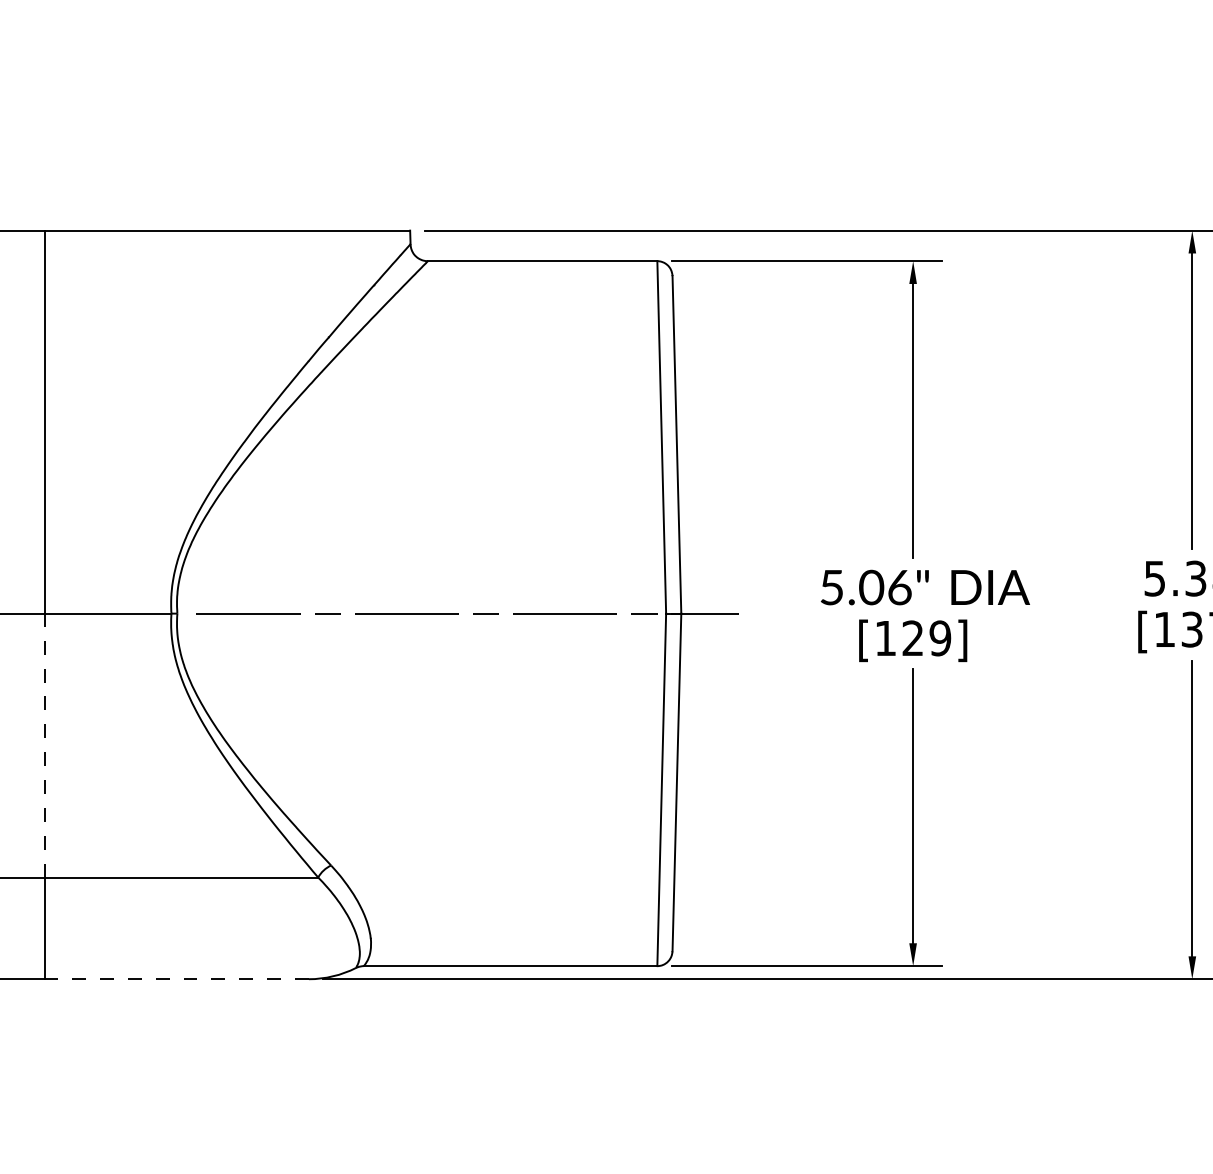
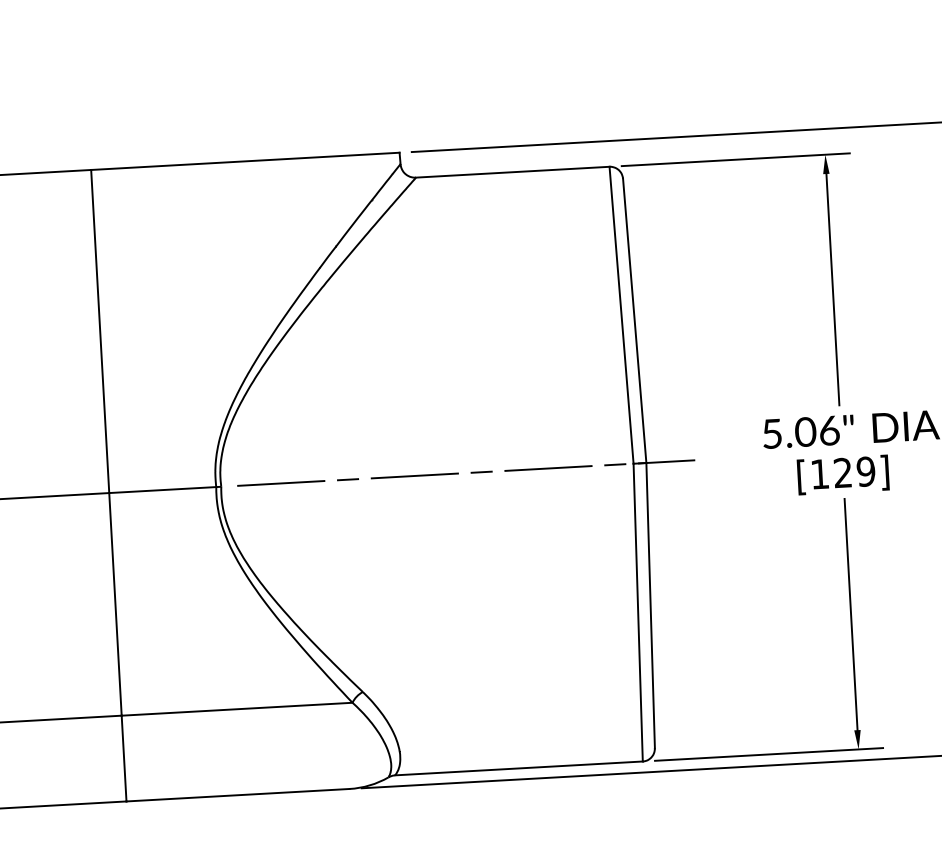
line: (44, 745) -> (115, 604), dashed -> solid
line: (176, 979) -> (237, 795), dashed -> solid

